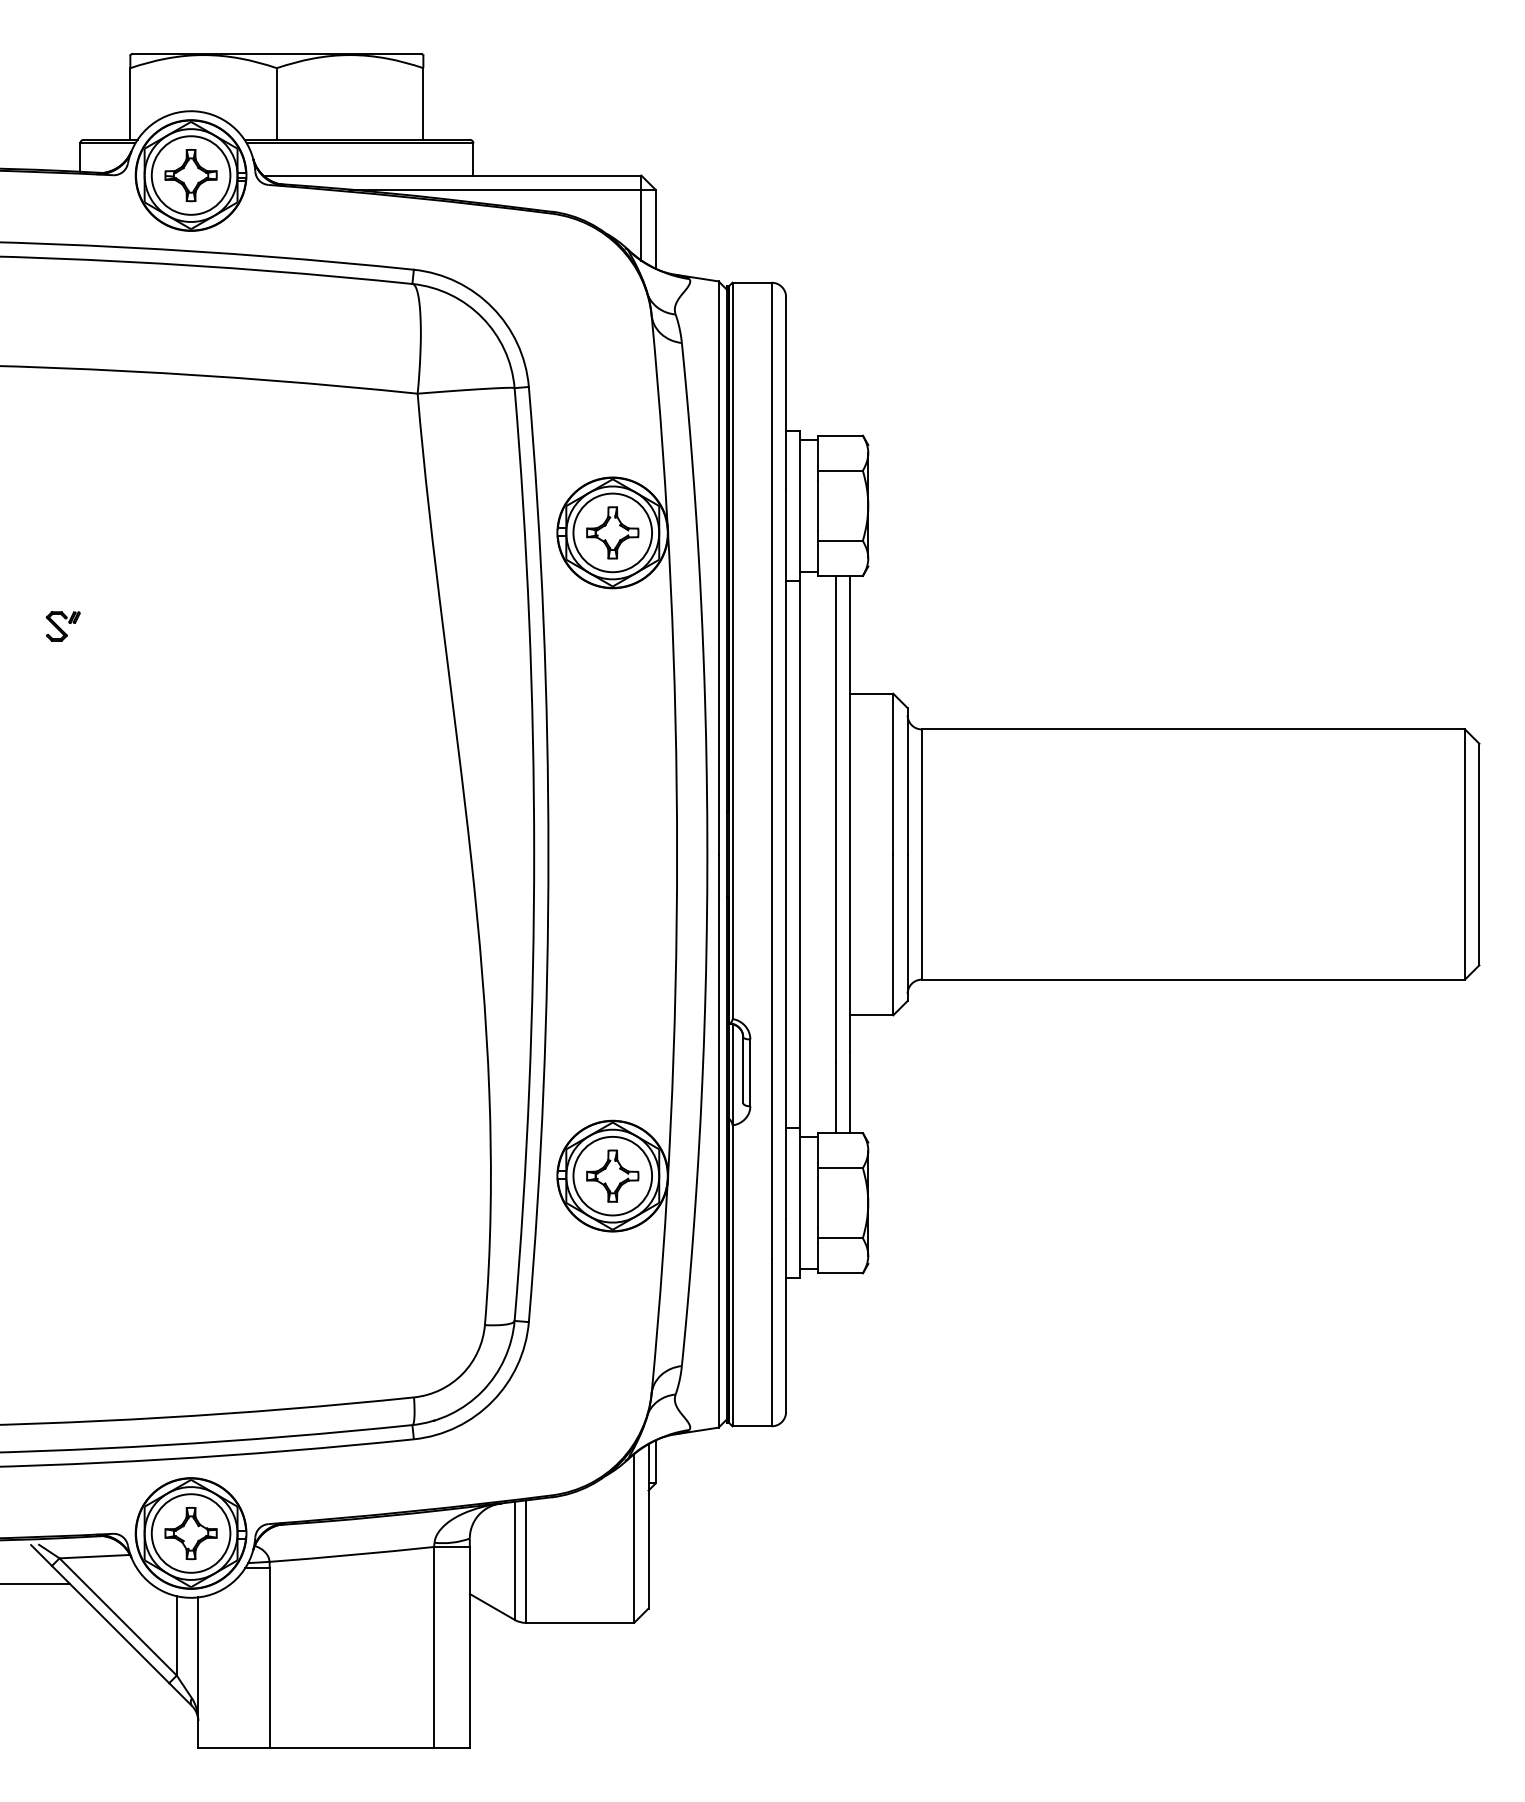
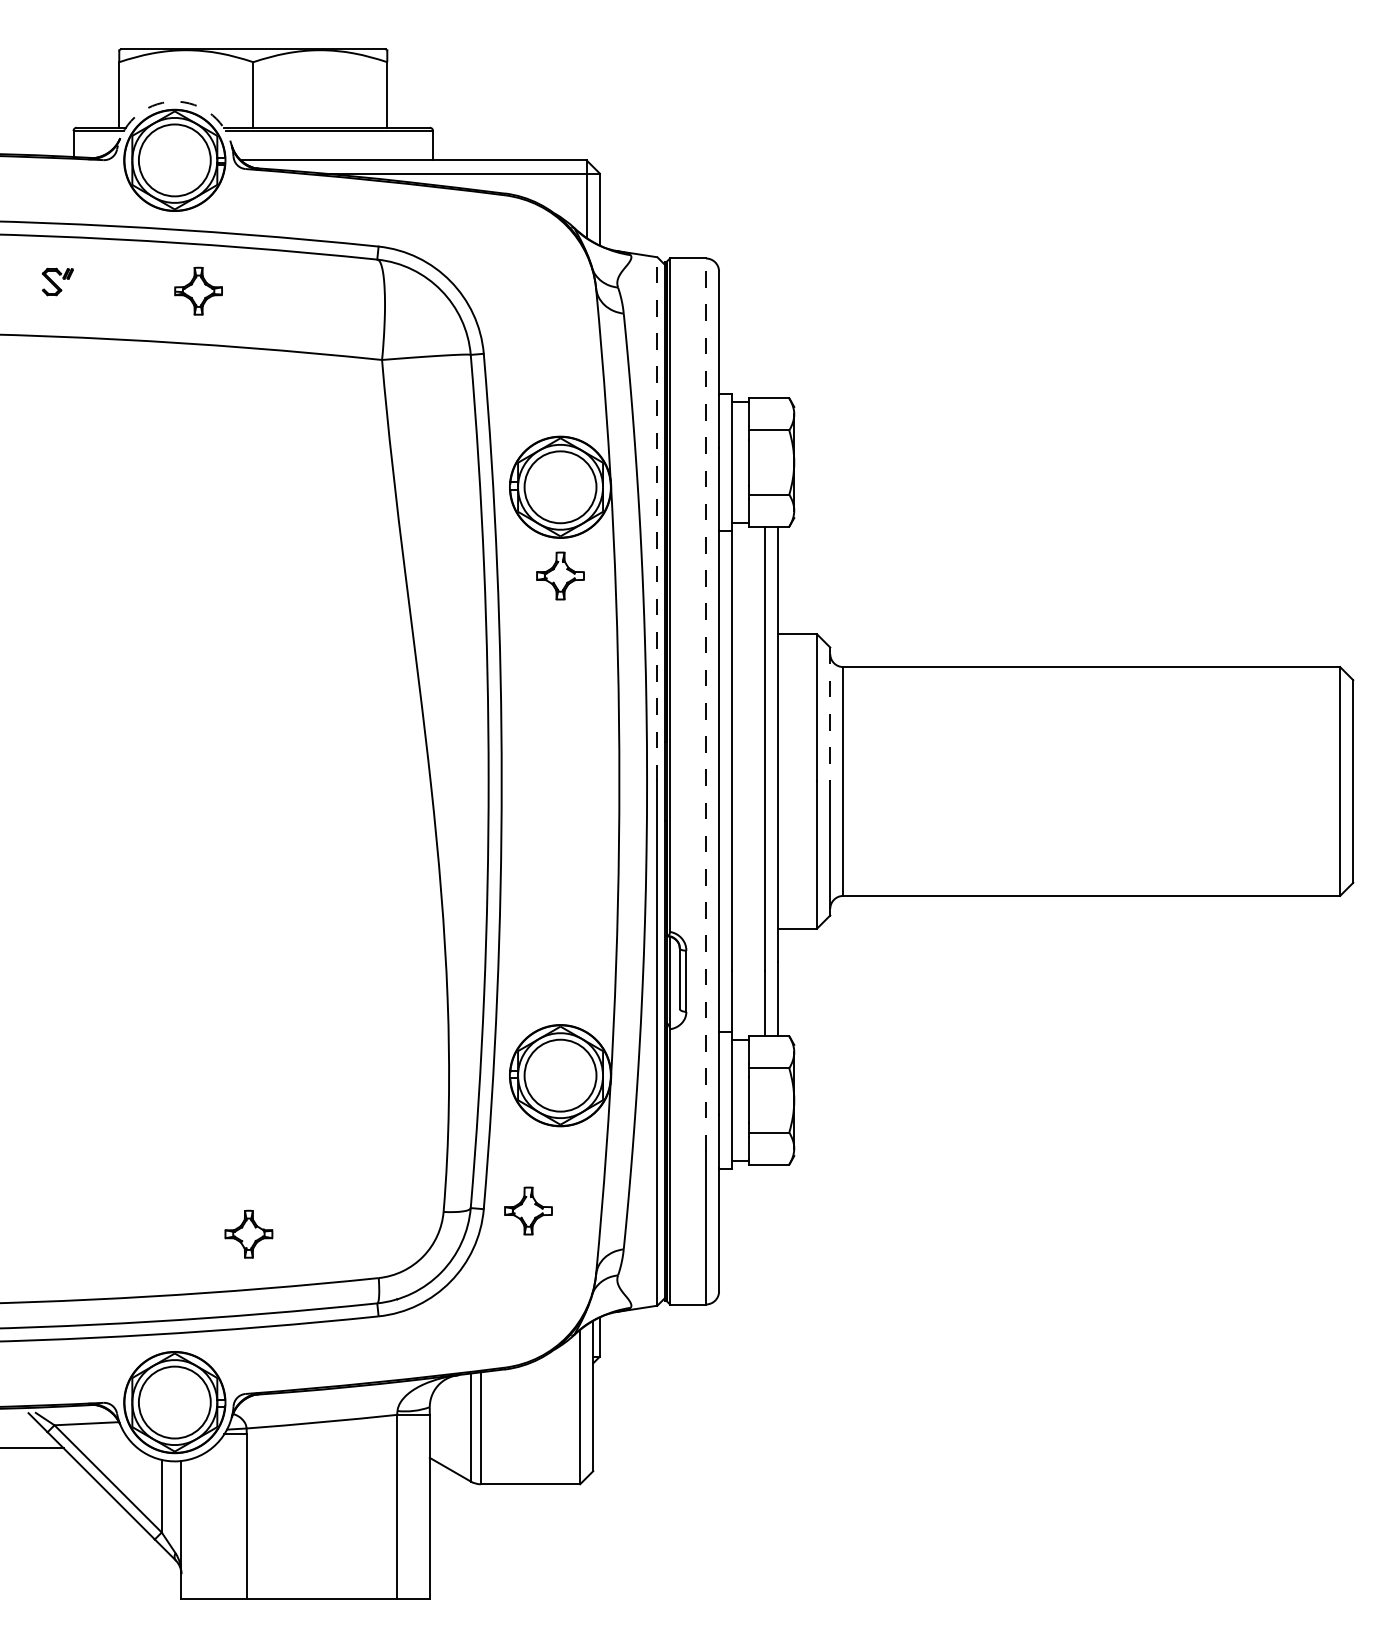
arc: (195, 111) -> (178, 101), solid -> dashed
part: (190, 175) -> (198, 291), moved
part: (612, 532) -> (560, 575), moved
line: (718, 567) -> (657, 518), solid -> dashed
part: (62, 626) -> (57, 282), moved
line: (771, 770) -> (705, 704), solid -> dashed
line: (907, 781) -> (830, 714), solid -> dashed
part: (612, 1175) -> (528, 1210), moved
part: (190, 1533) -> (248, 1234), moved

